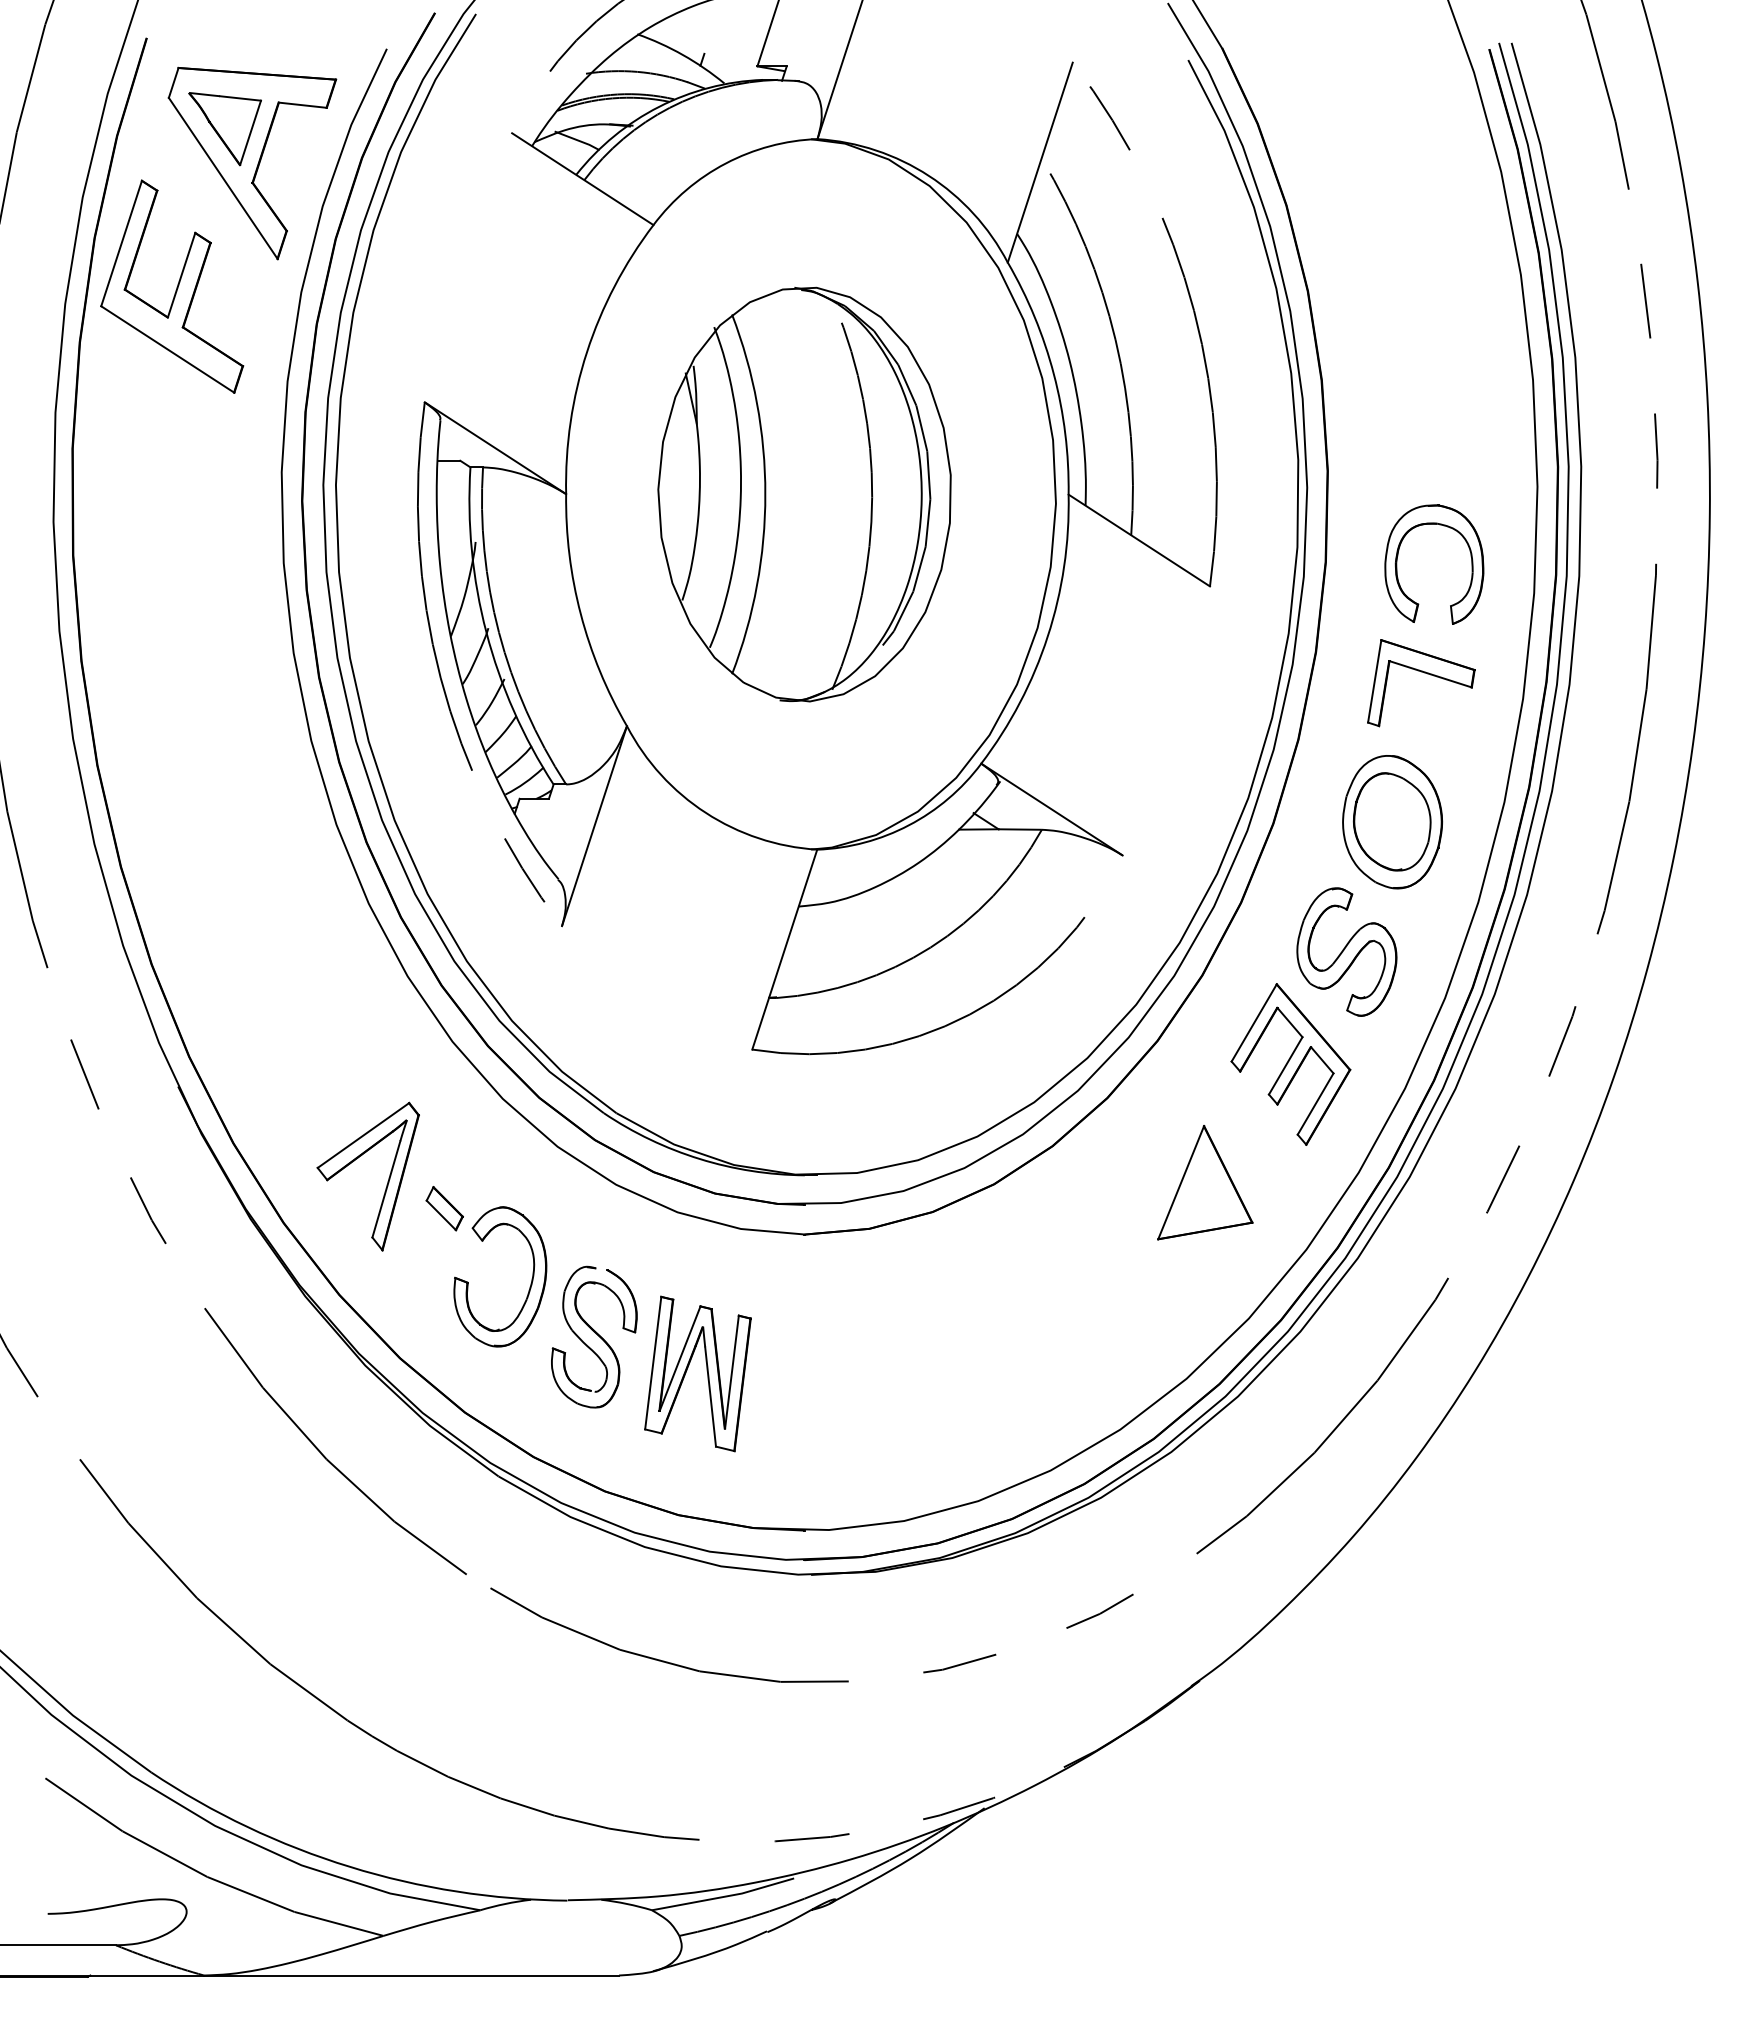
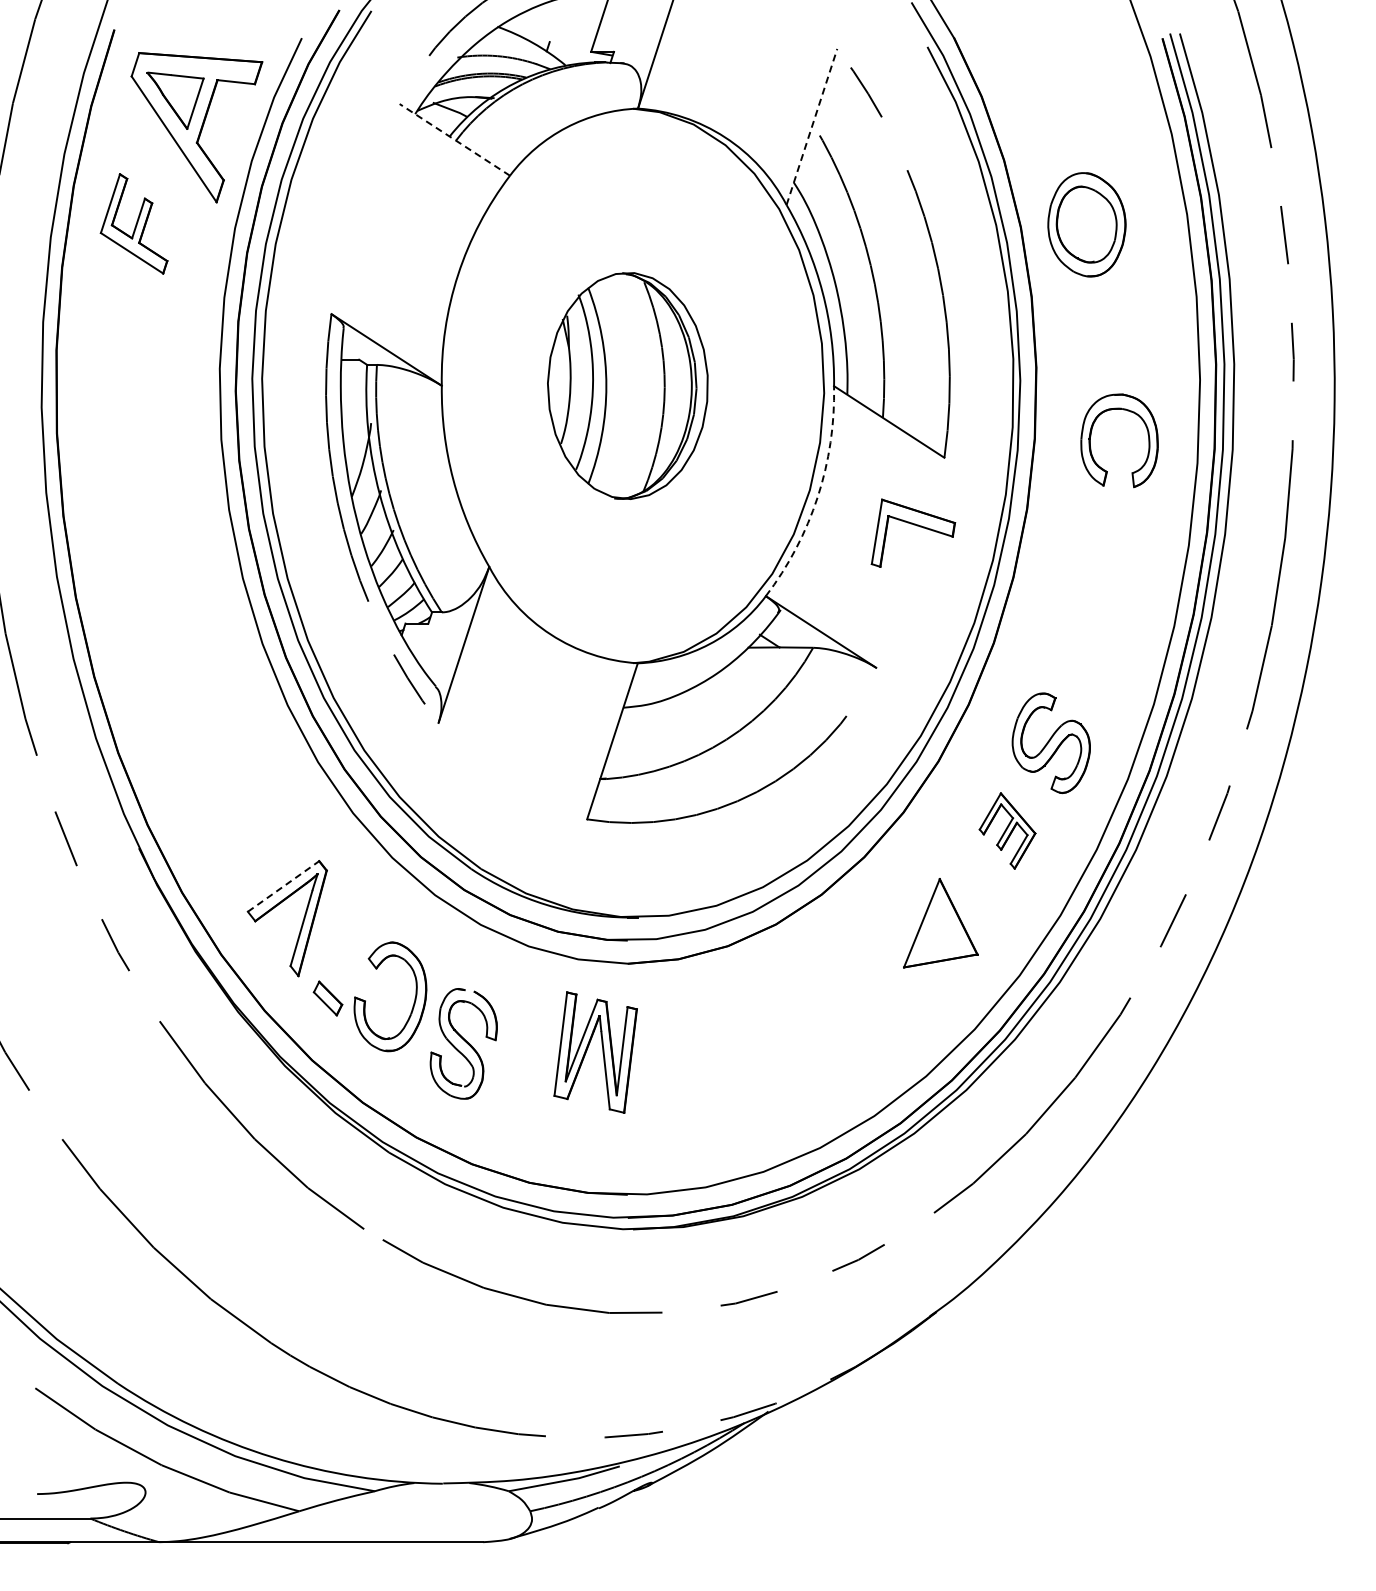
line: (1040, 162) -> (812, 126), solid -> dashed
line: (582, 178) -> (454, 139), solid -> dashed
part: (171, 286) -> (133, 223), size x0.6
part: (803, 493) -> (627, 385), size x0.7
arc: (1047, 635) -> (817, 496), solid -> dashed
part: (1422, 673) -> (914, 525), moved
part: (1391, 821) -> (1086, 224), moved
part: (1290, 1063) -> (1007, 830), size x0.6
line: (363, 1135) -> (283, 886), solid -> dashed
part: (444, 1208) -> (327, 998), moved
part: (706, 1373) -> (602, 1052), moved

